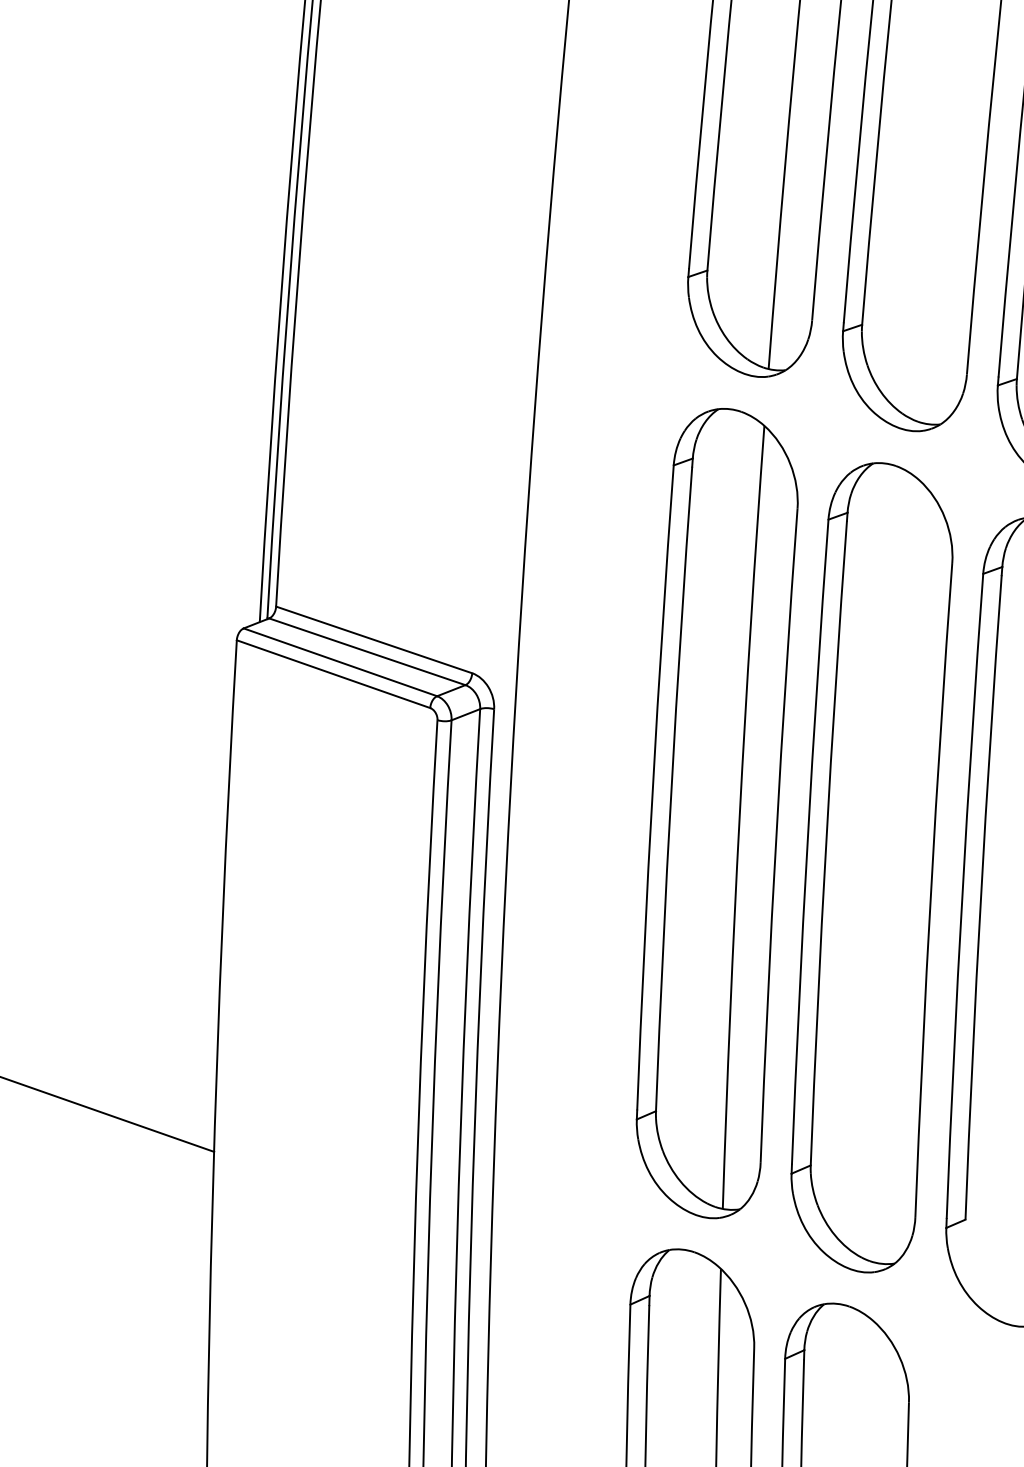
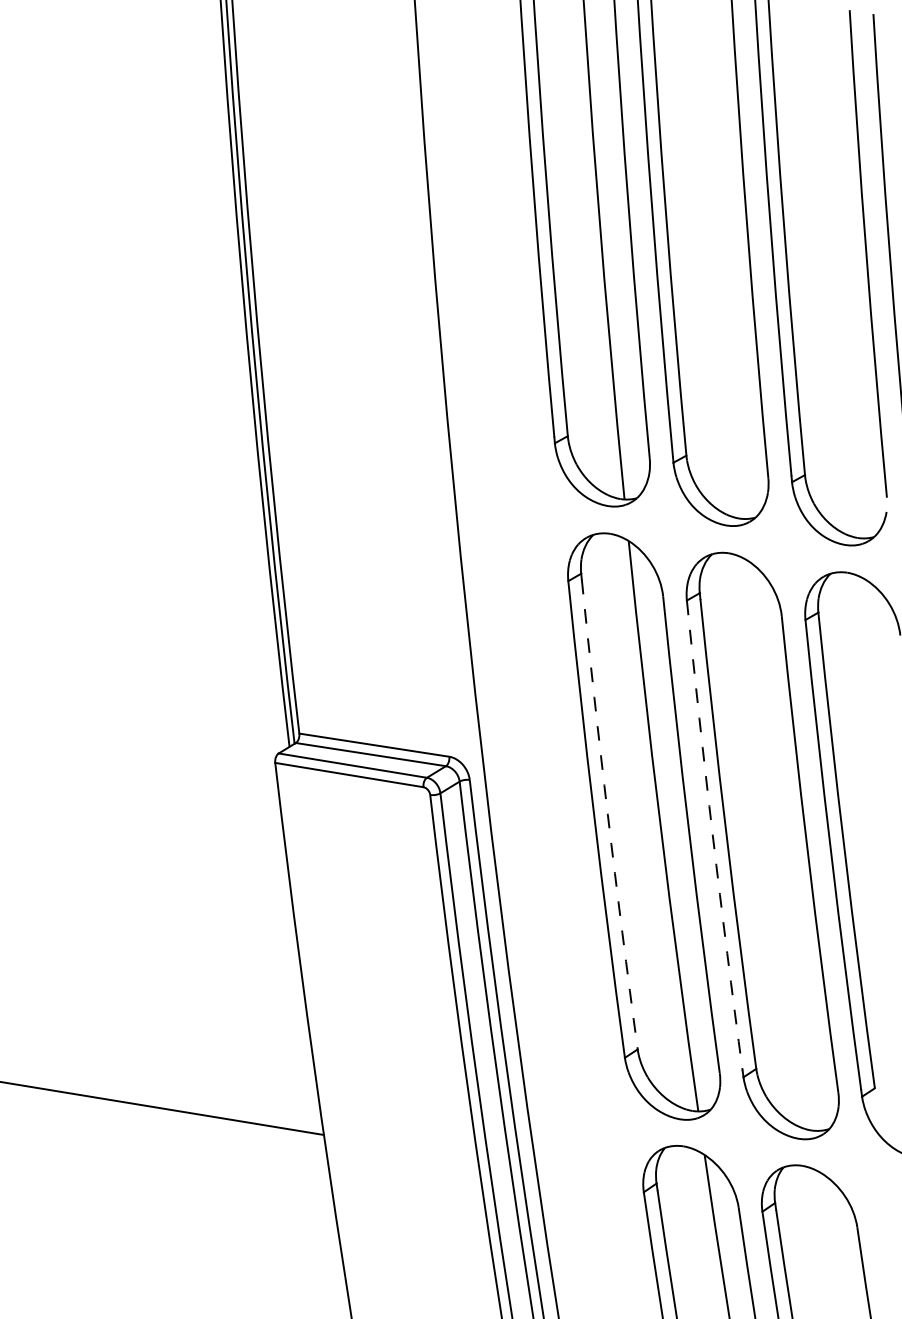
arc: (671, 788) -> (607, 814), solid -> dashed
arc: (807, 841) -> (712, 835), solid -> dashed

